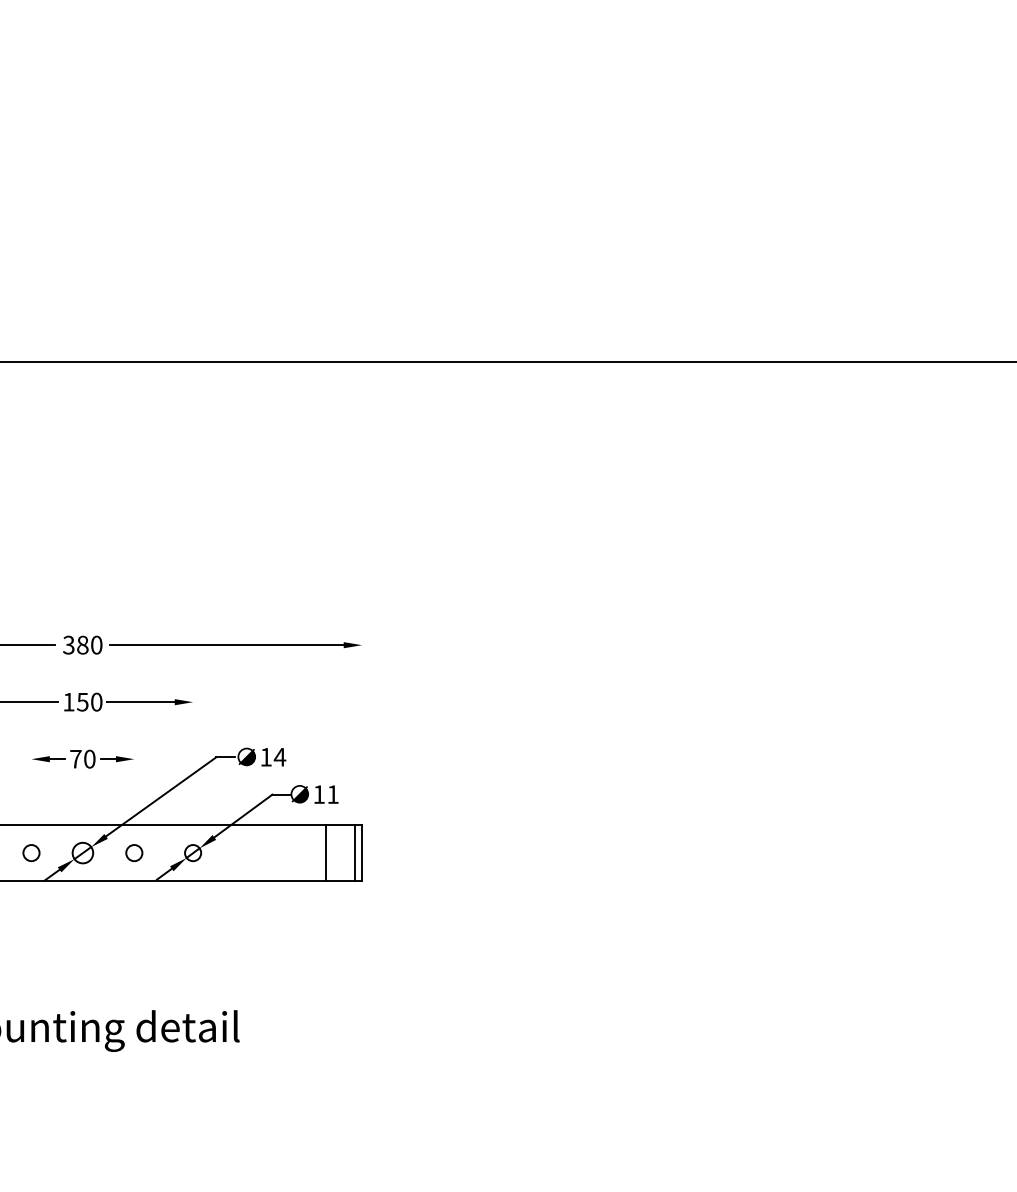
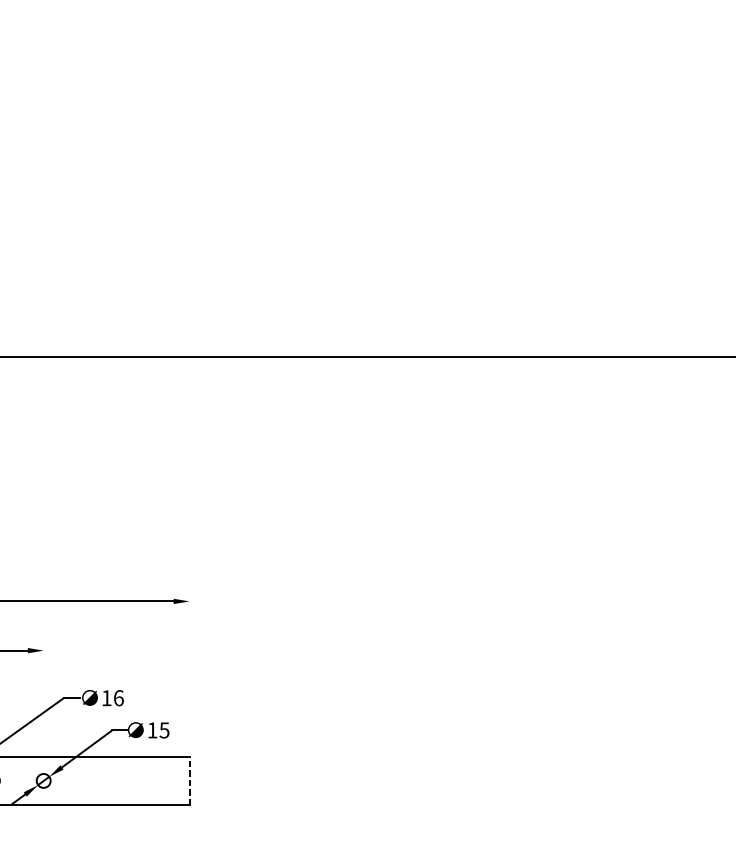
text: (279, 756) -> (118, 697), 14 -> 16
text: (332, 794) -> (164, 730), 11 -> 15
line: (326, 853) -> (158, 781), removed
line: (355, 853) -> (183, 781), removed
line: (362, 853) -> (189, 781), solid -> dashed

